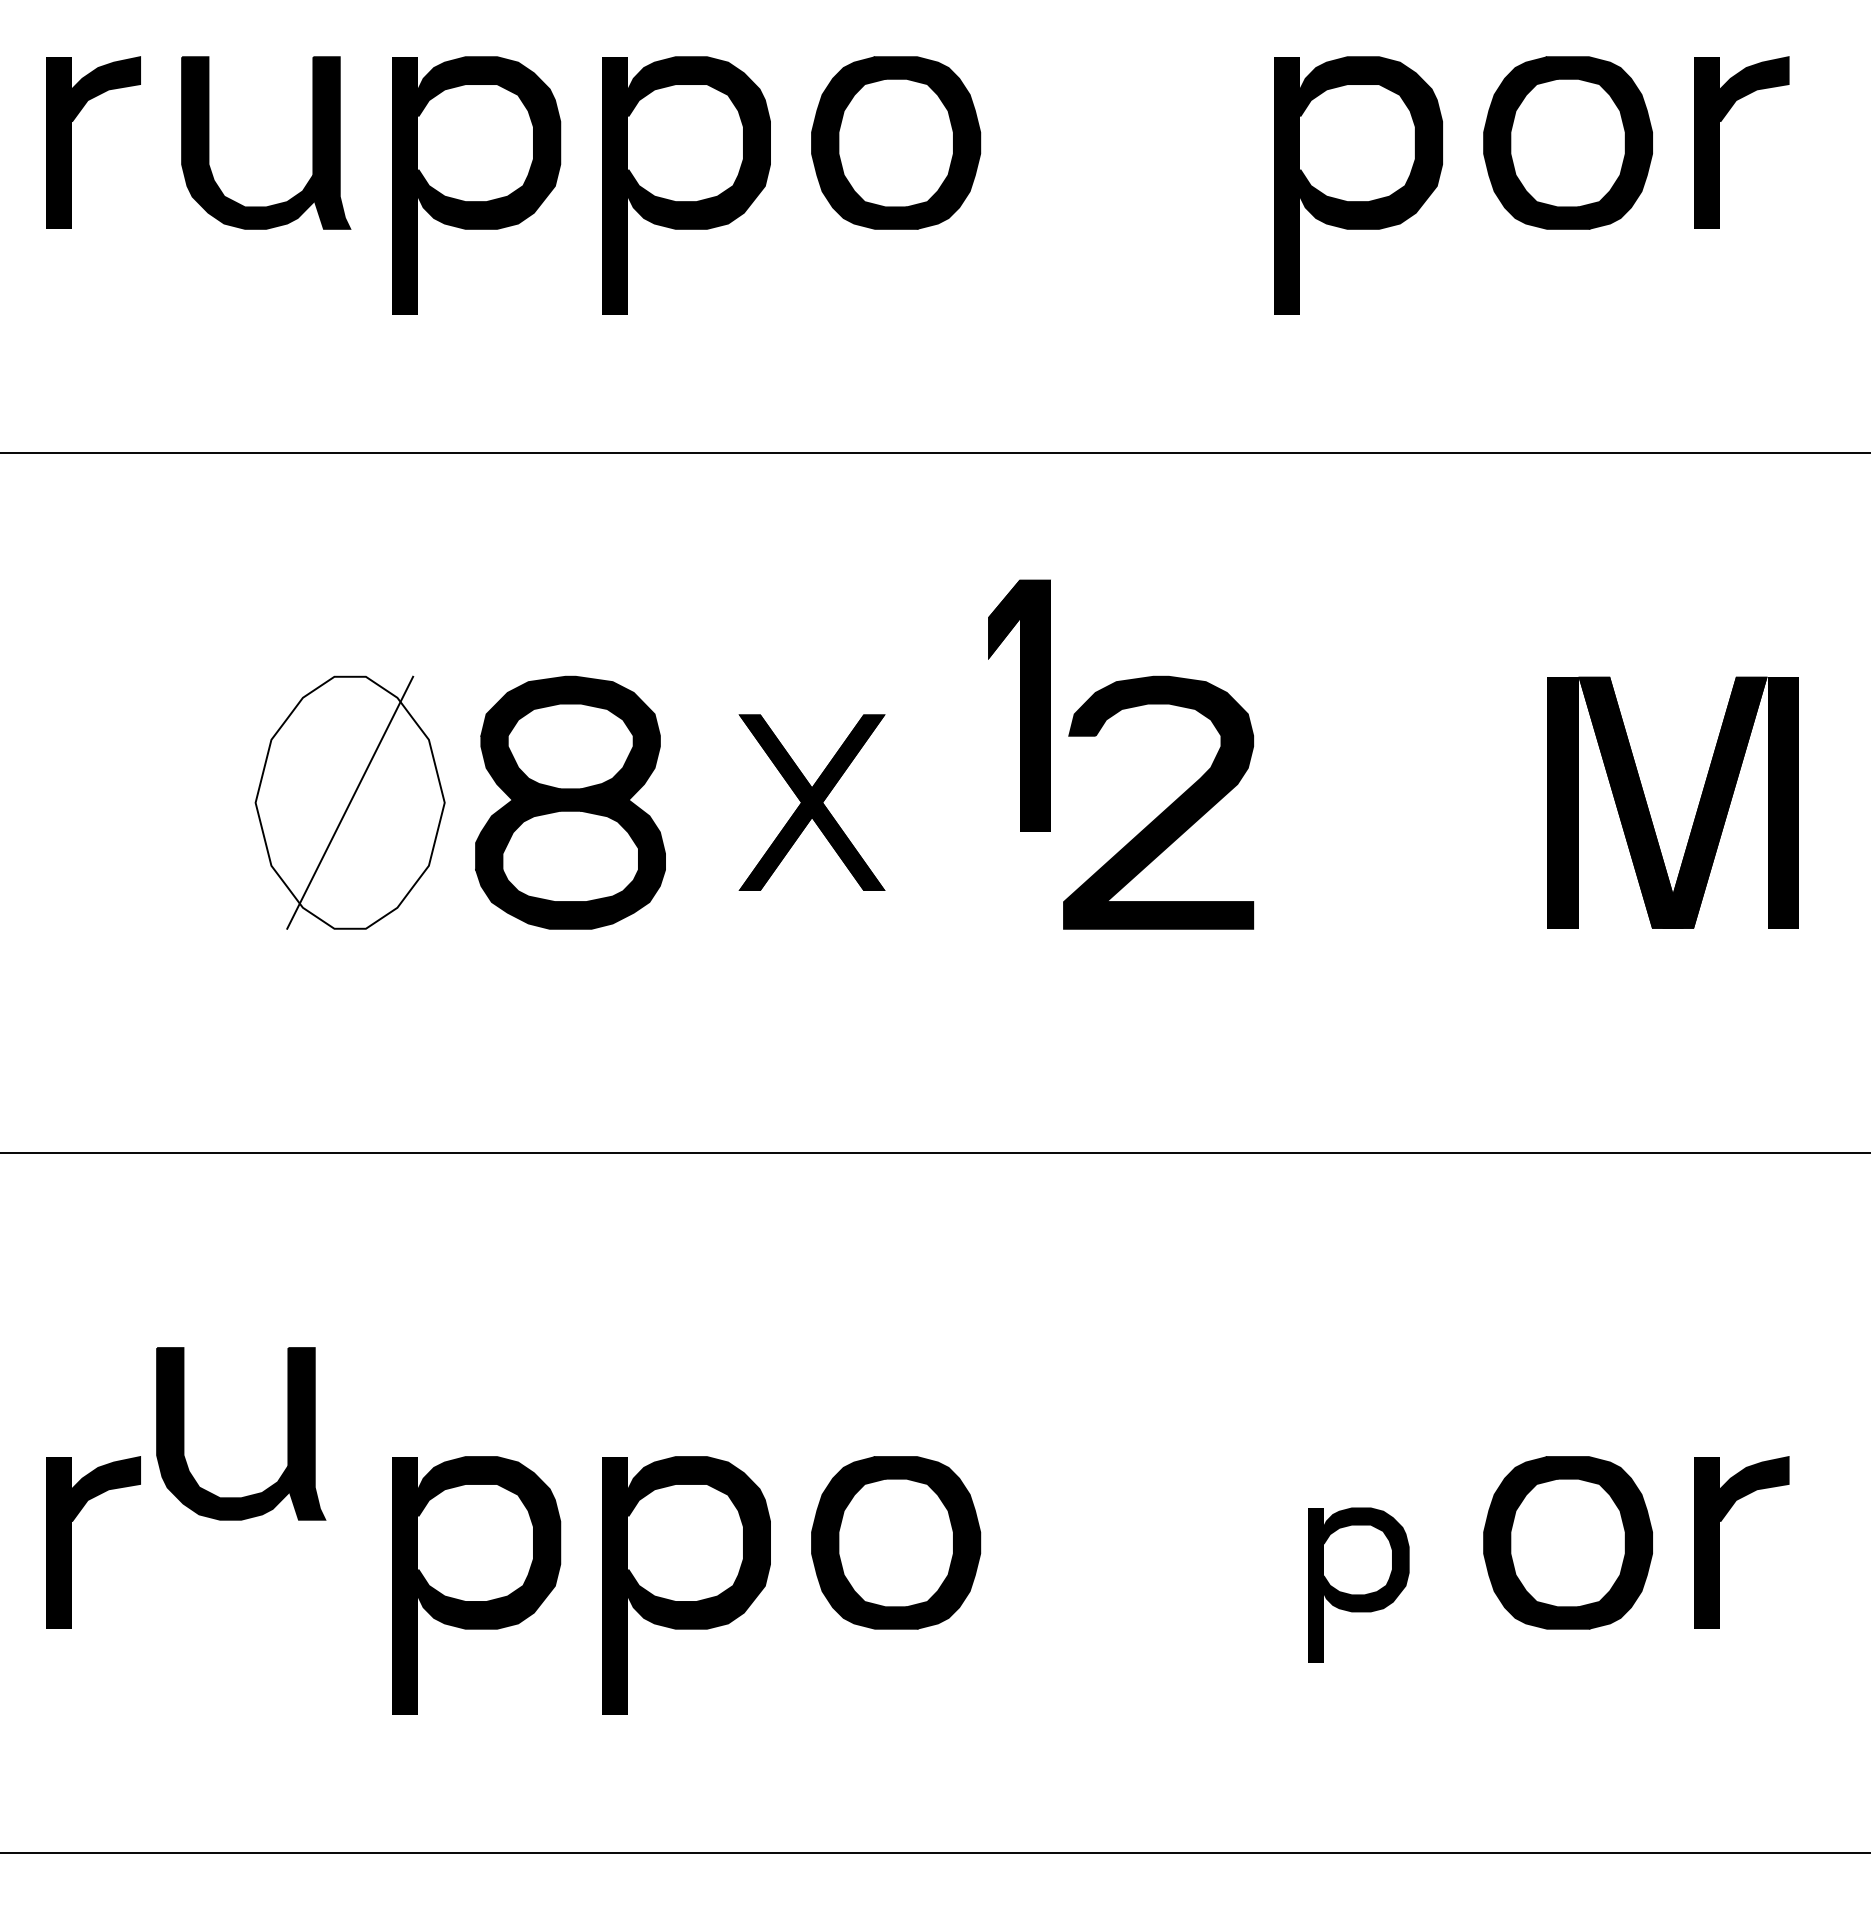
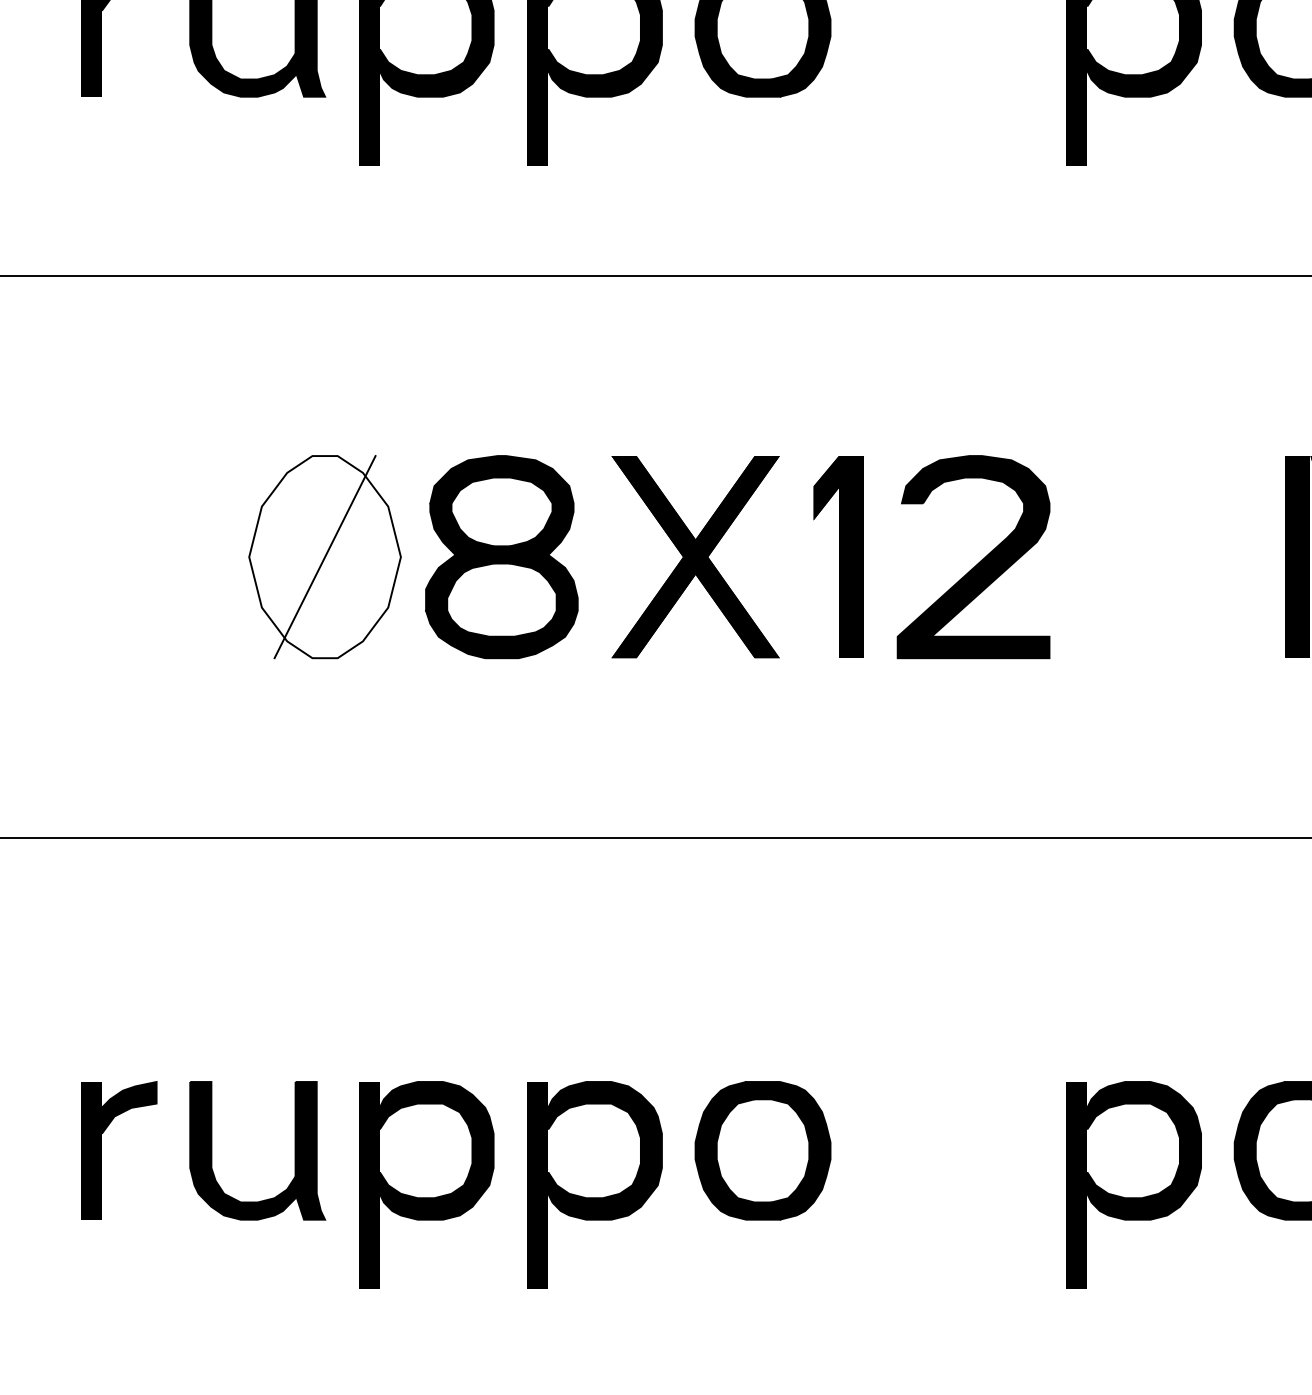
part: (1019, 705) -> (838, 556), moved
part: (811, 802) -> (695, 556), size x1.43
part: (287, 1433) -> (294, 1150), moved
part: (1358, 1585) -> (1133, 1185), size x1.67

